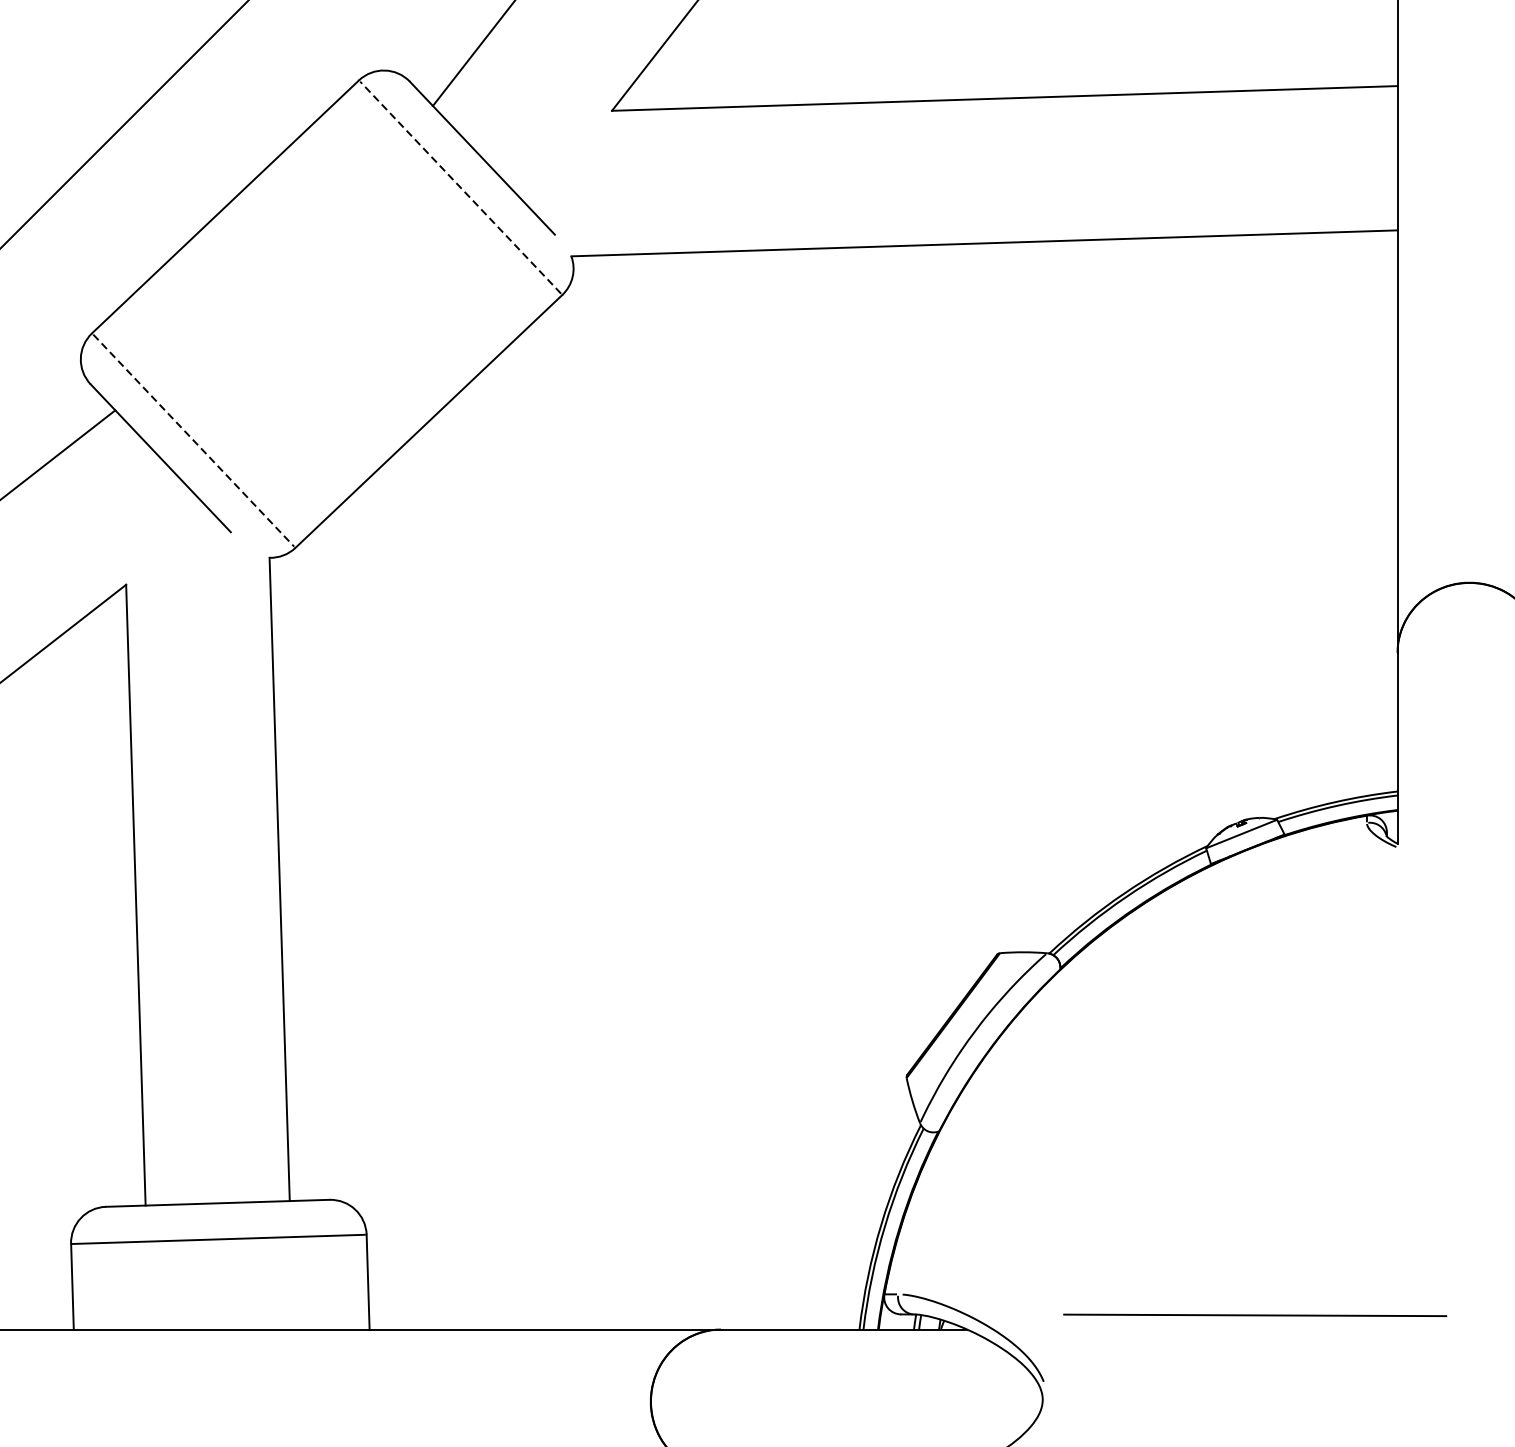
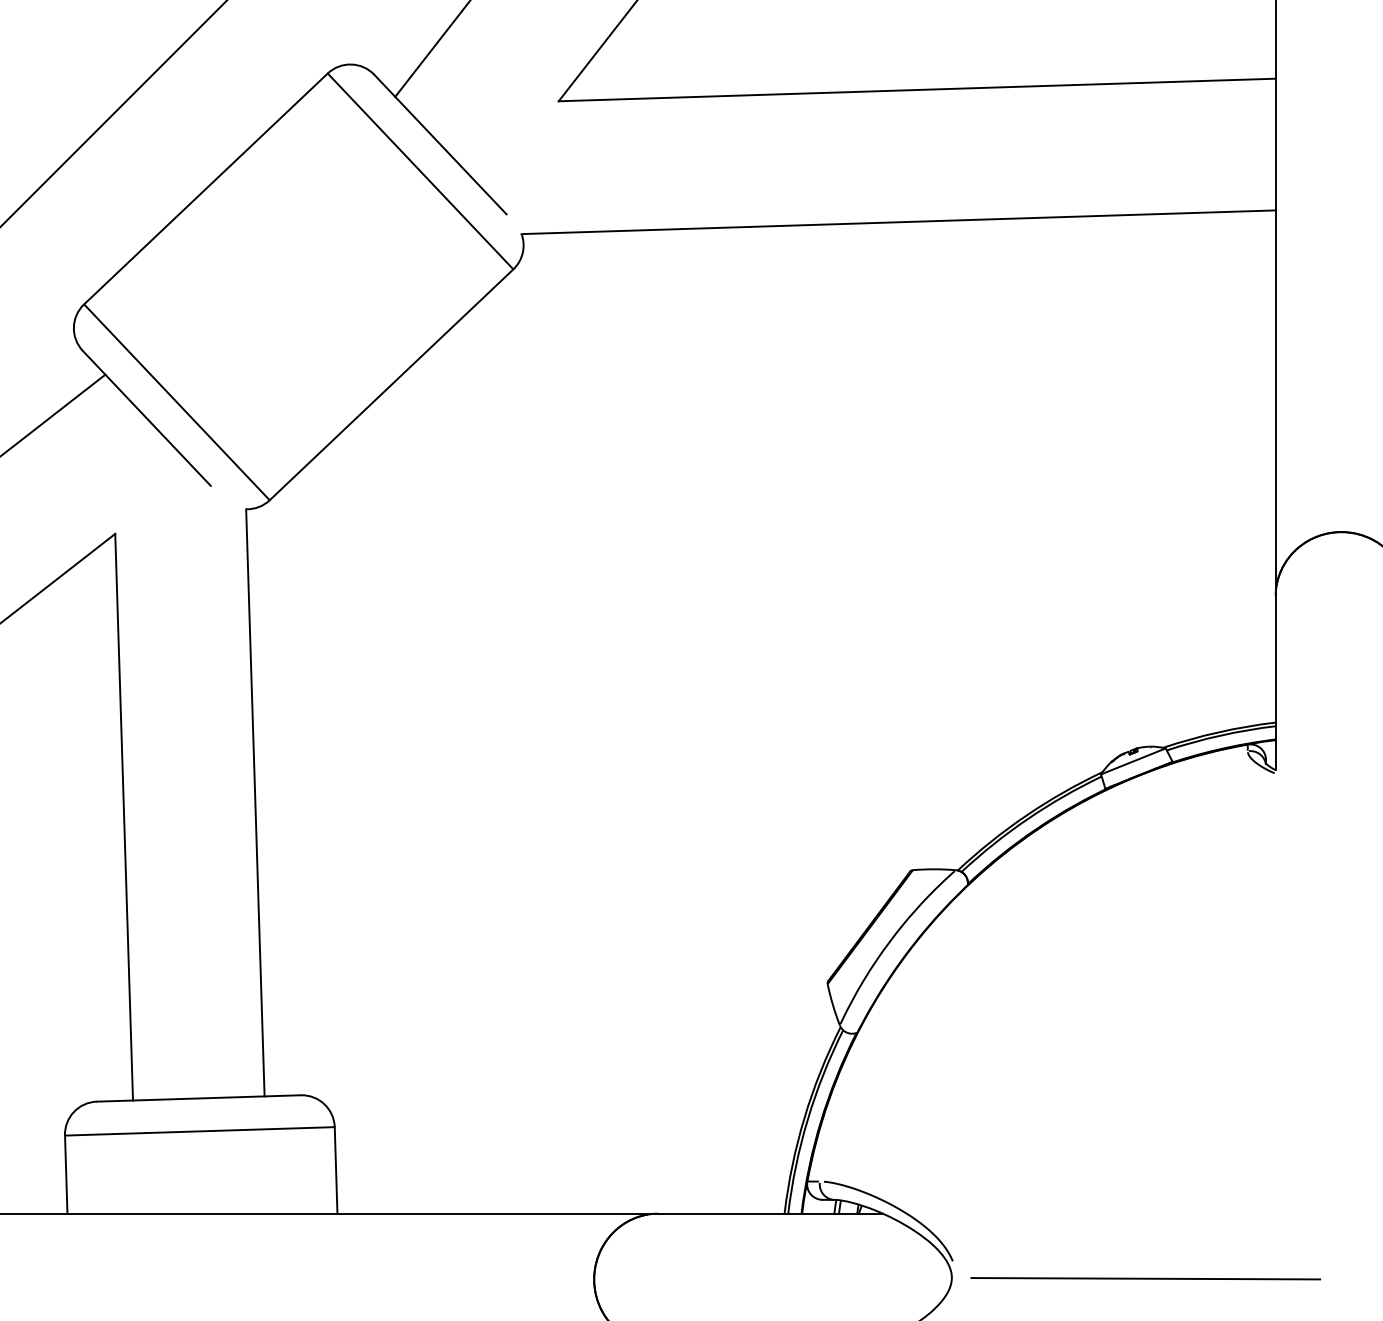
line: (460, 187) -> (420, 171), dashed -> solid
line: (194, 440) -> (177, 402), dashed -> solid
line: (1254, 1315) -> (1145, 1278), moved

